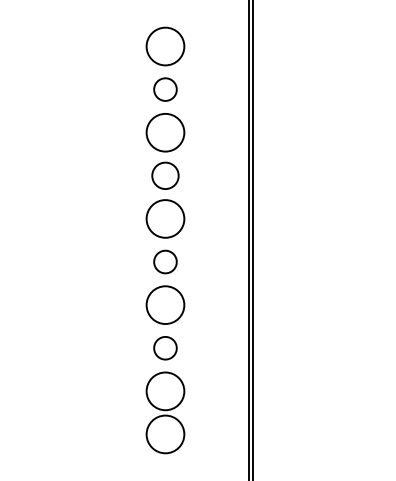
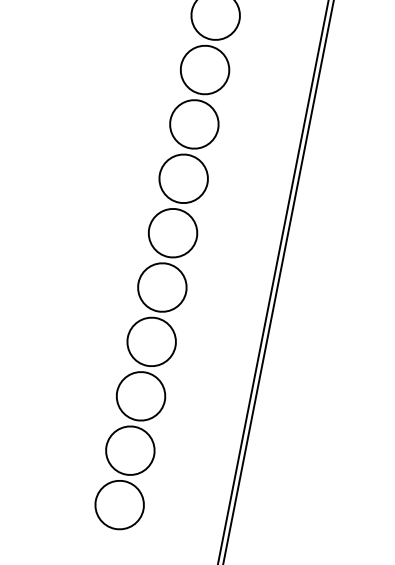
circle: (165, 89) -> (205, 69), size x1.67
circle: (165, 175) -> (183, 178), size x1.43
circle: (165, 261) -> (162, 286), size x1.67
circle: (165, 348) -> (140, 396), size x1.67

